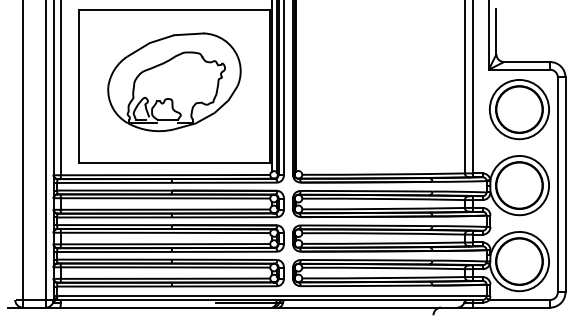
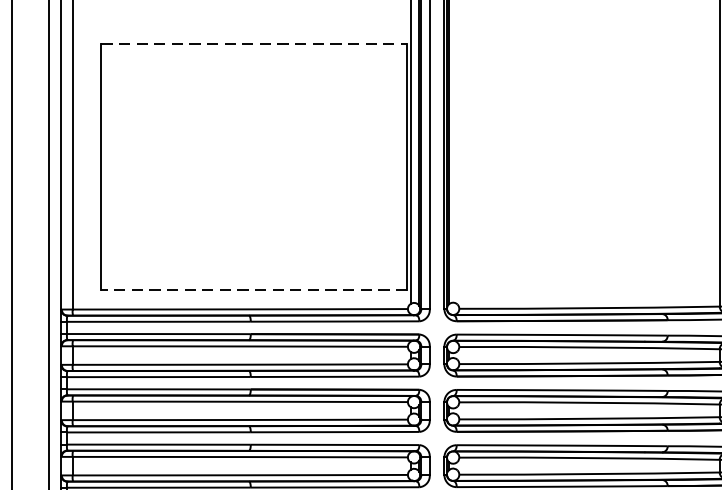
line: (174, 9) -> (254, 44), solid -> dashed
part: (174, 82) -> (254, 161), removed
line: (173, 162) -> (253, 289), solid -> dashed

